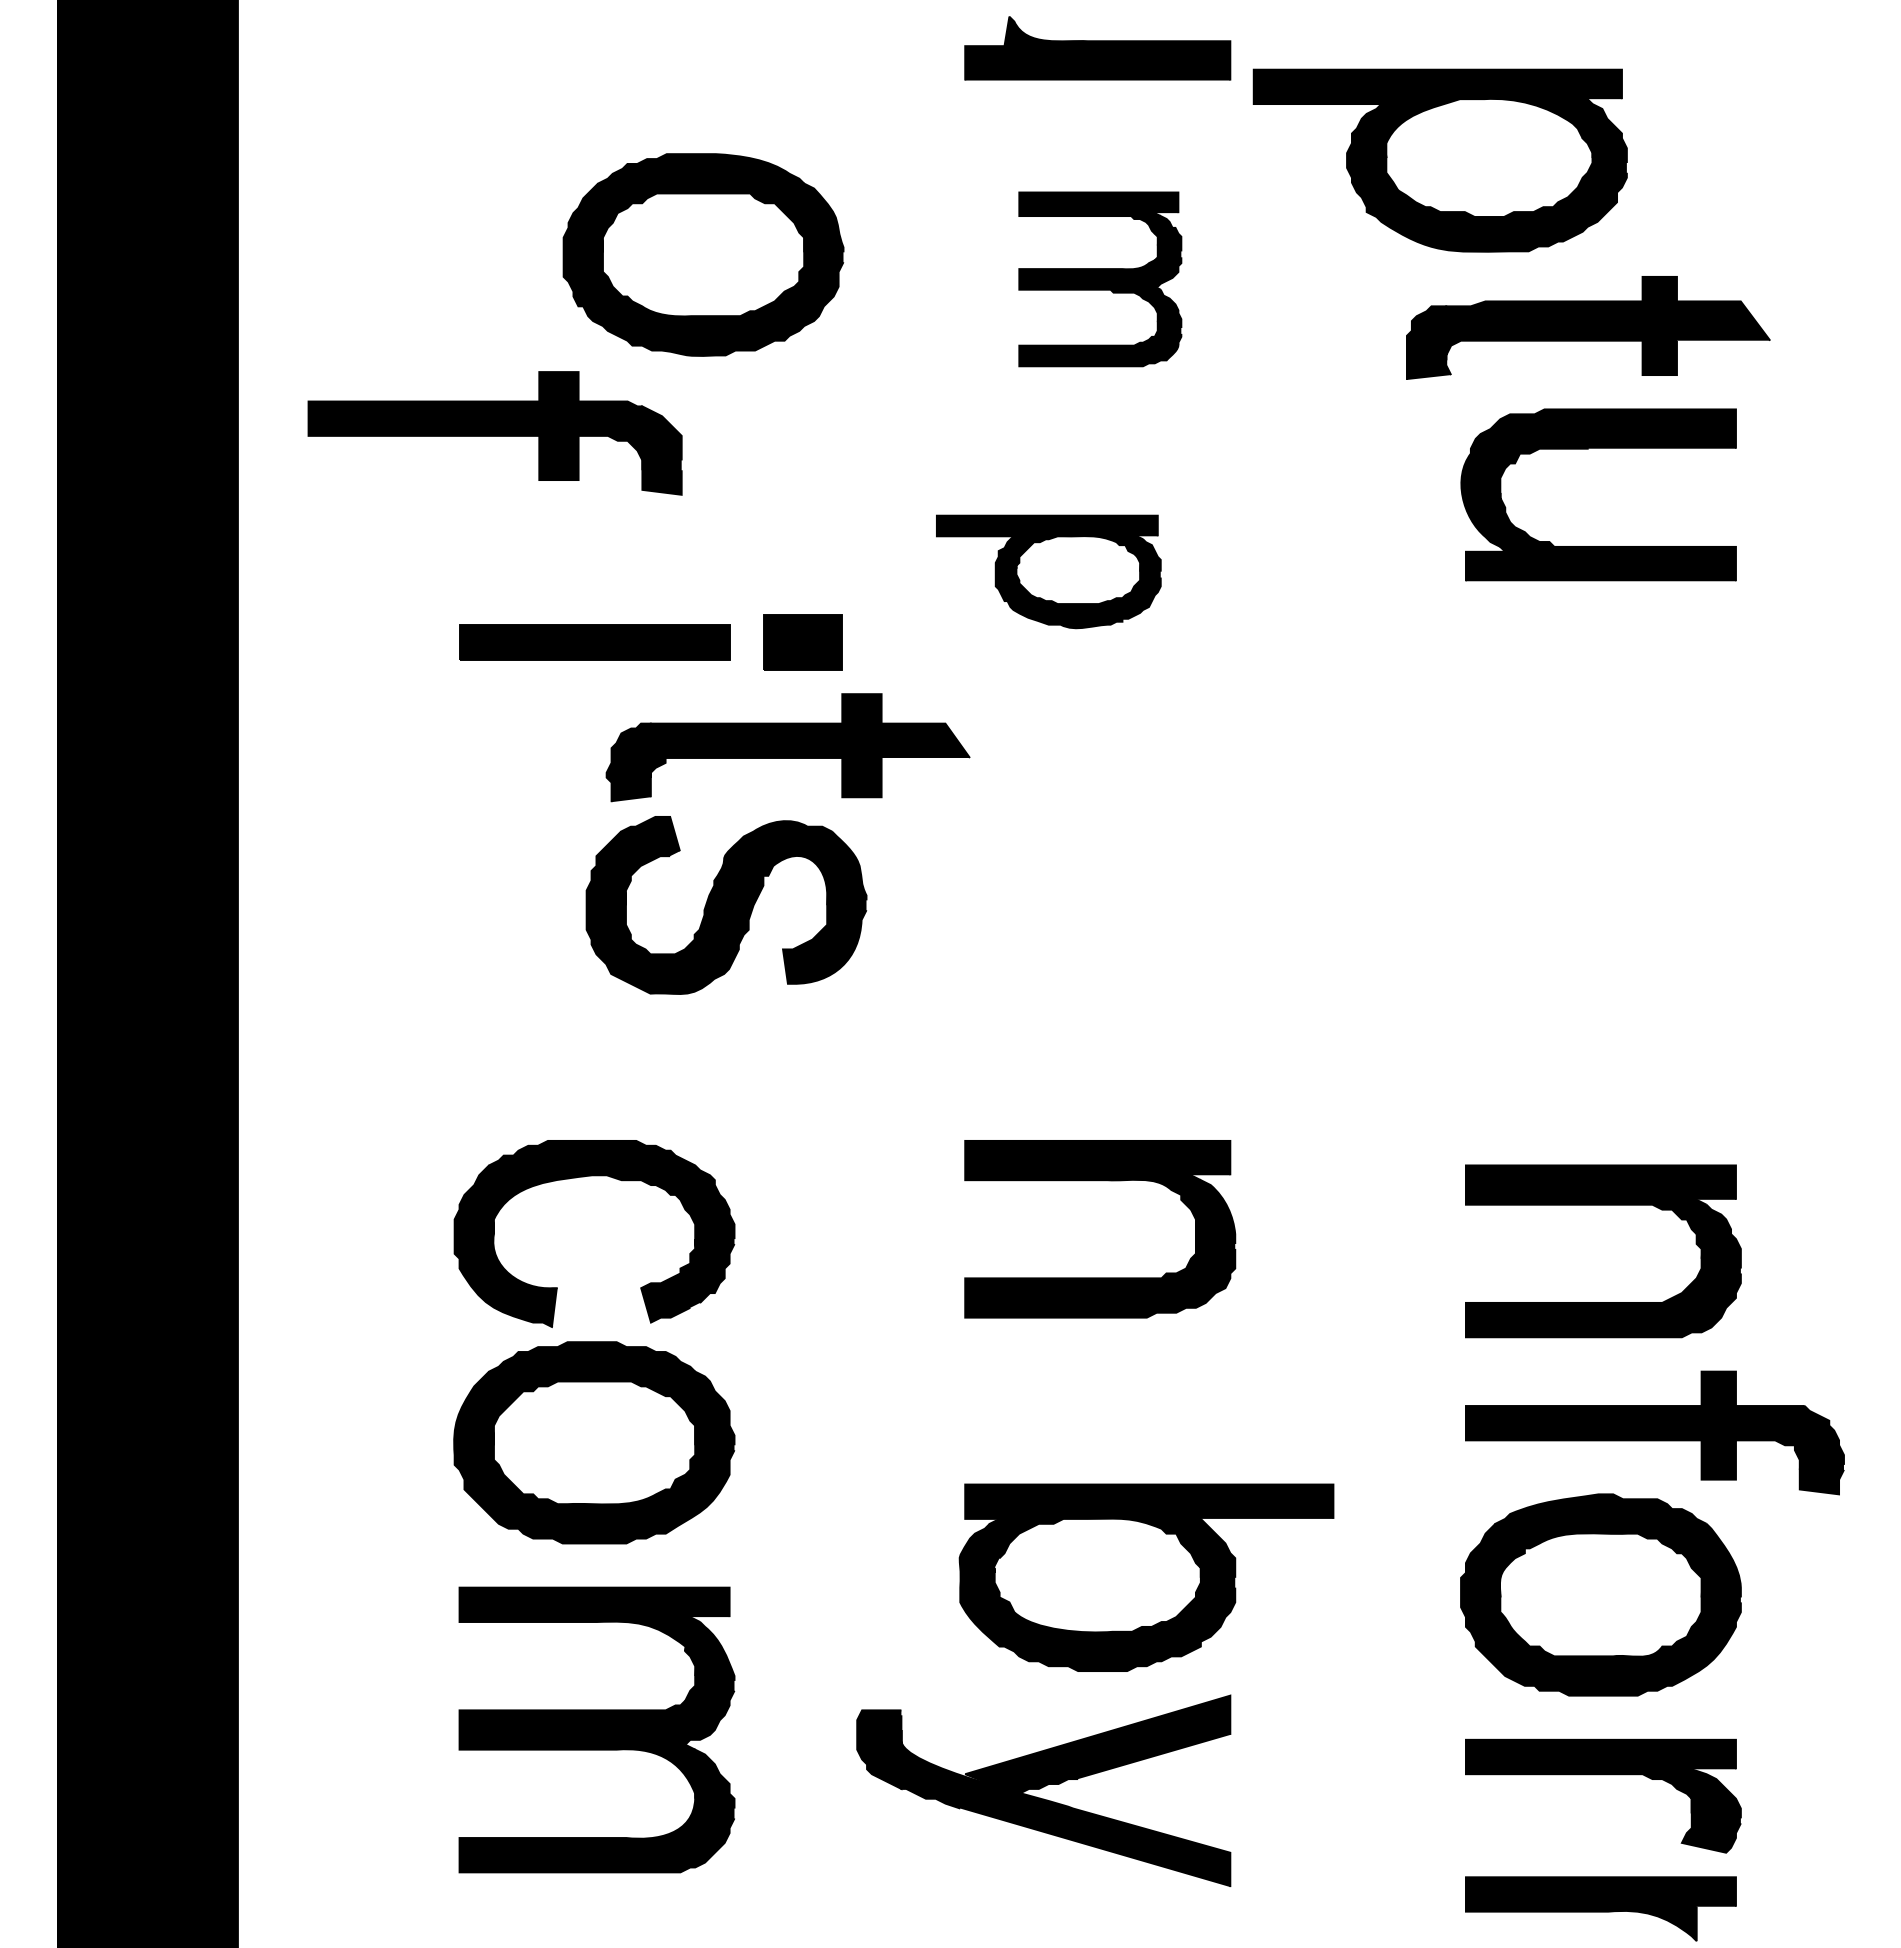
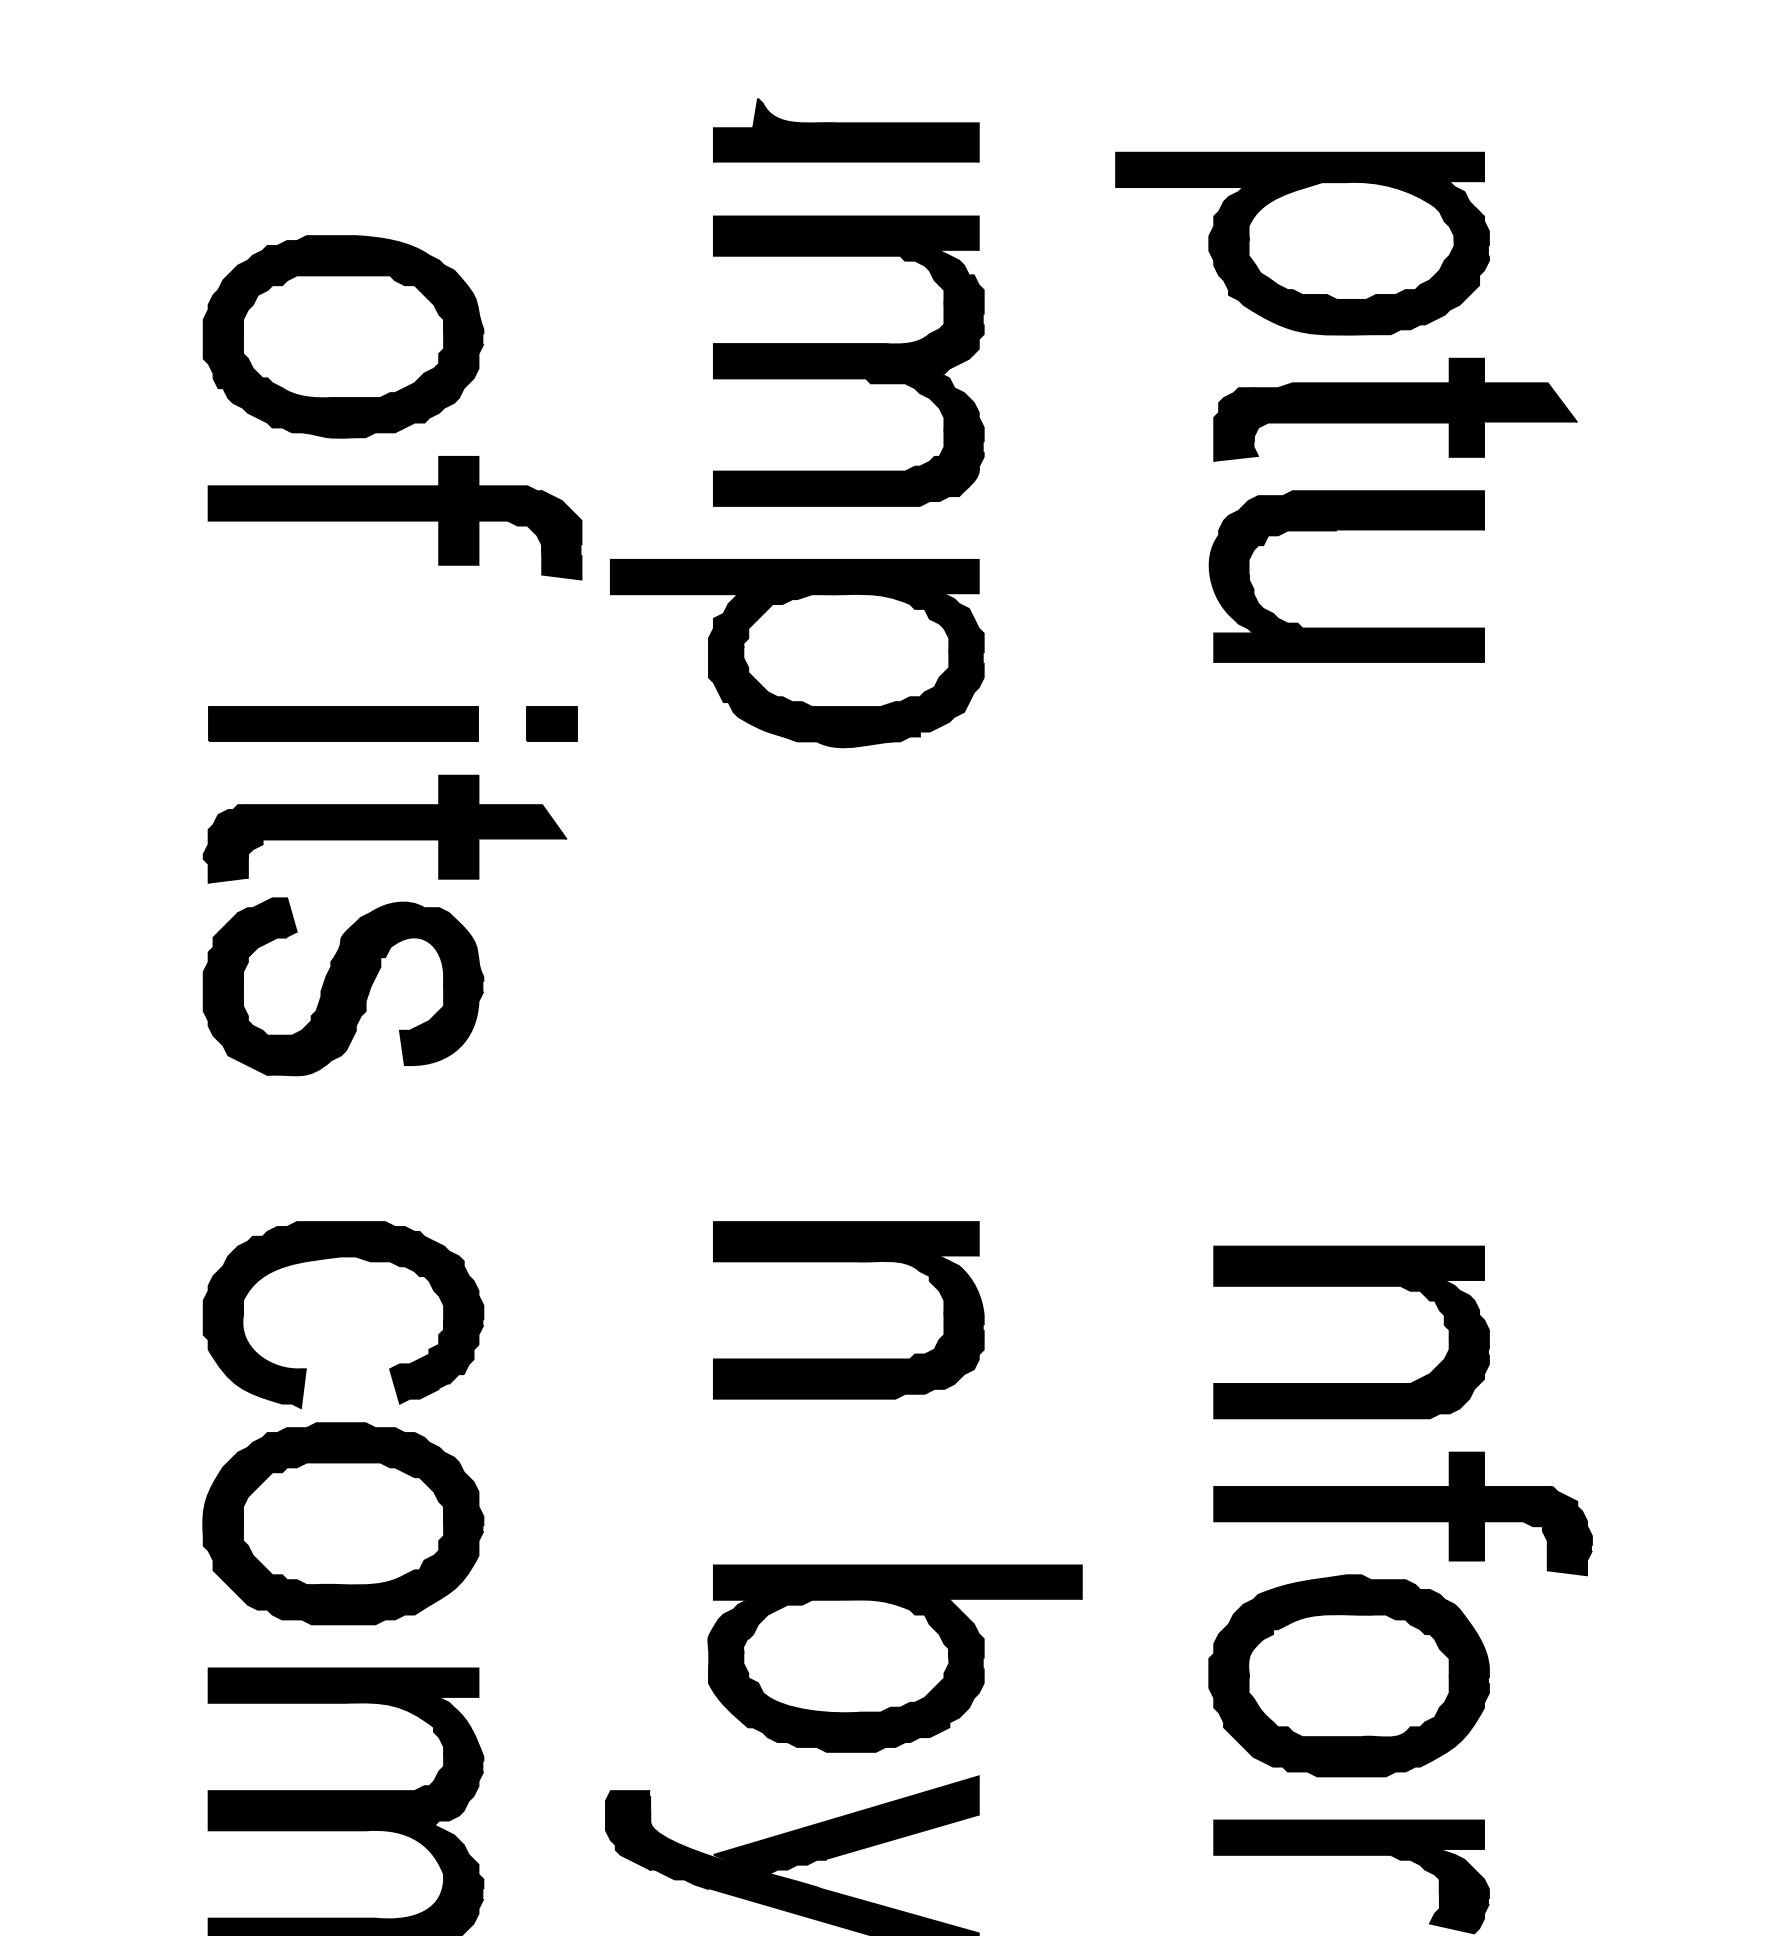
part: (1439, 160) -> (1301, 243), moved
part: (703, 254) -> (343, 336), moved
part: (1100, 279) -> (849, 361), size x1.67
part: (1588, 327) -> (1395, 409), moved
part: (494, 433) -> (394, 518), moved
part: (1048, 571) -> (797, 653), size x1.67
part: (803, 642) -> (552, 724), size x0.62
part: (787, 747) -> (384, 829), moved
part: (726, 905) -> (343, 986), moved

